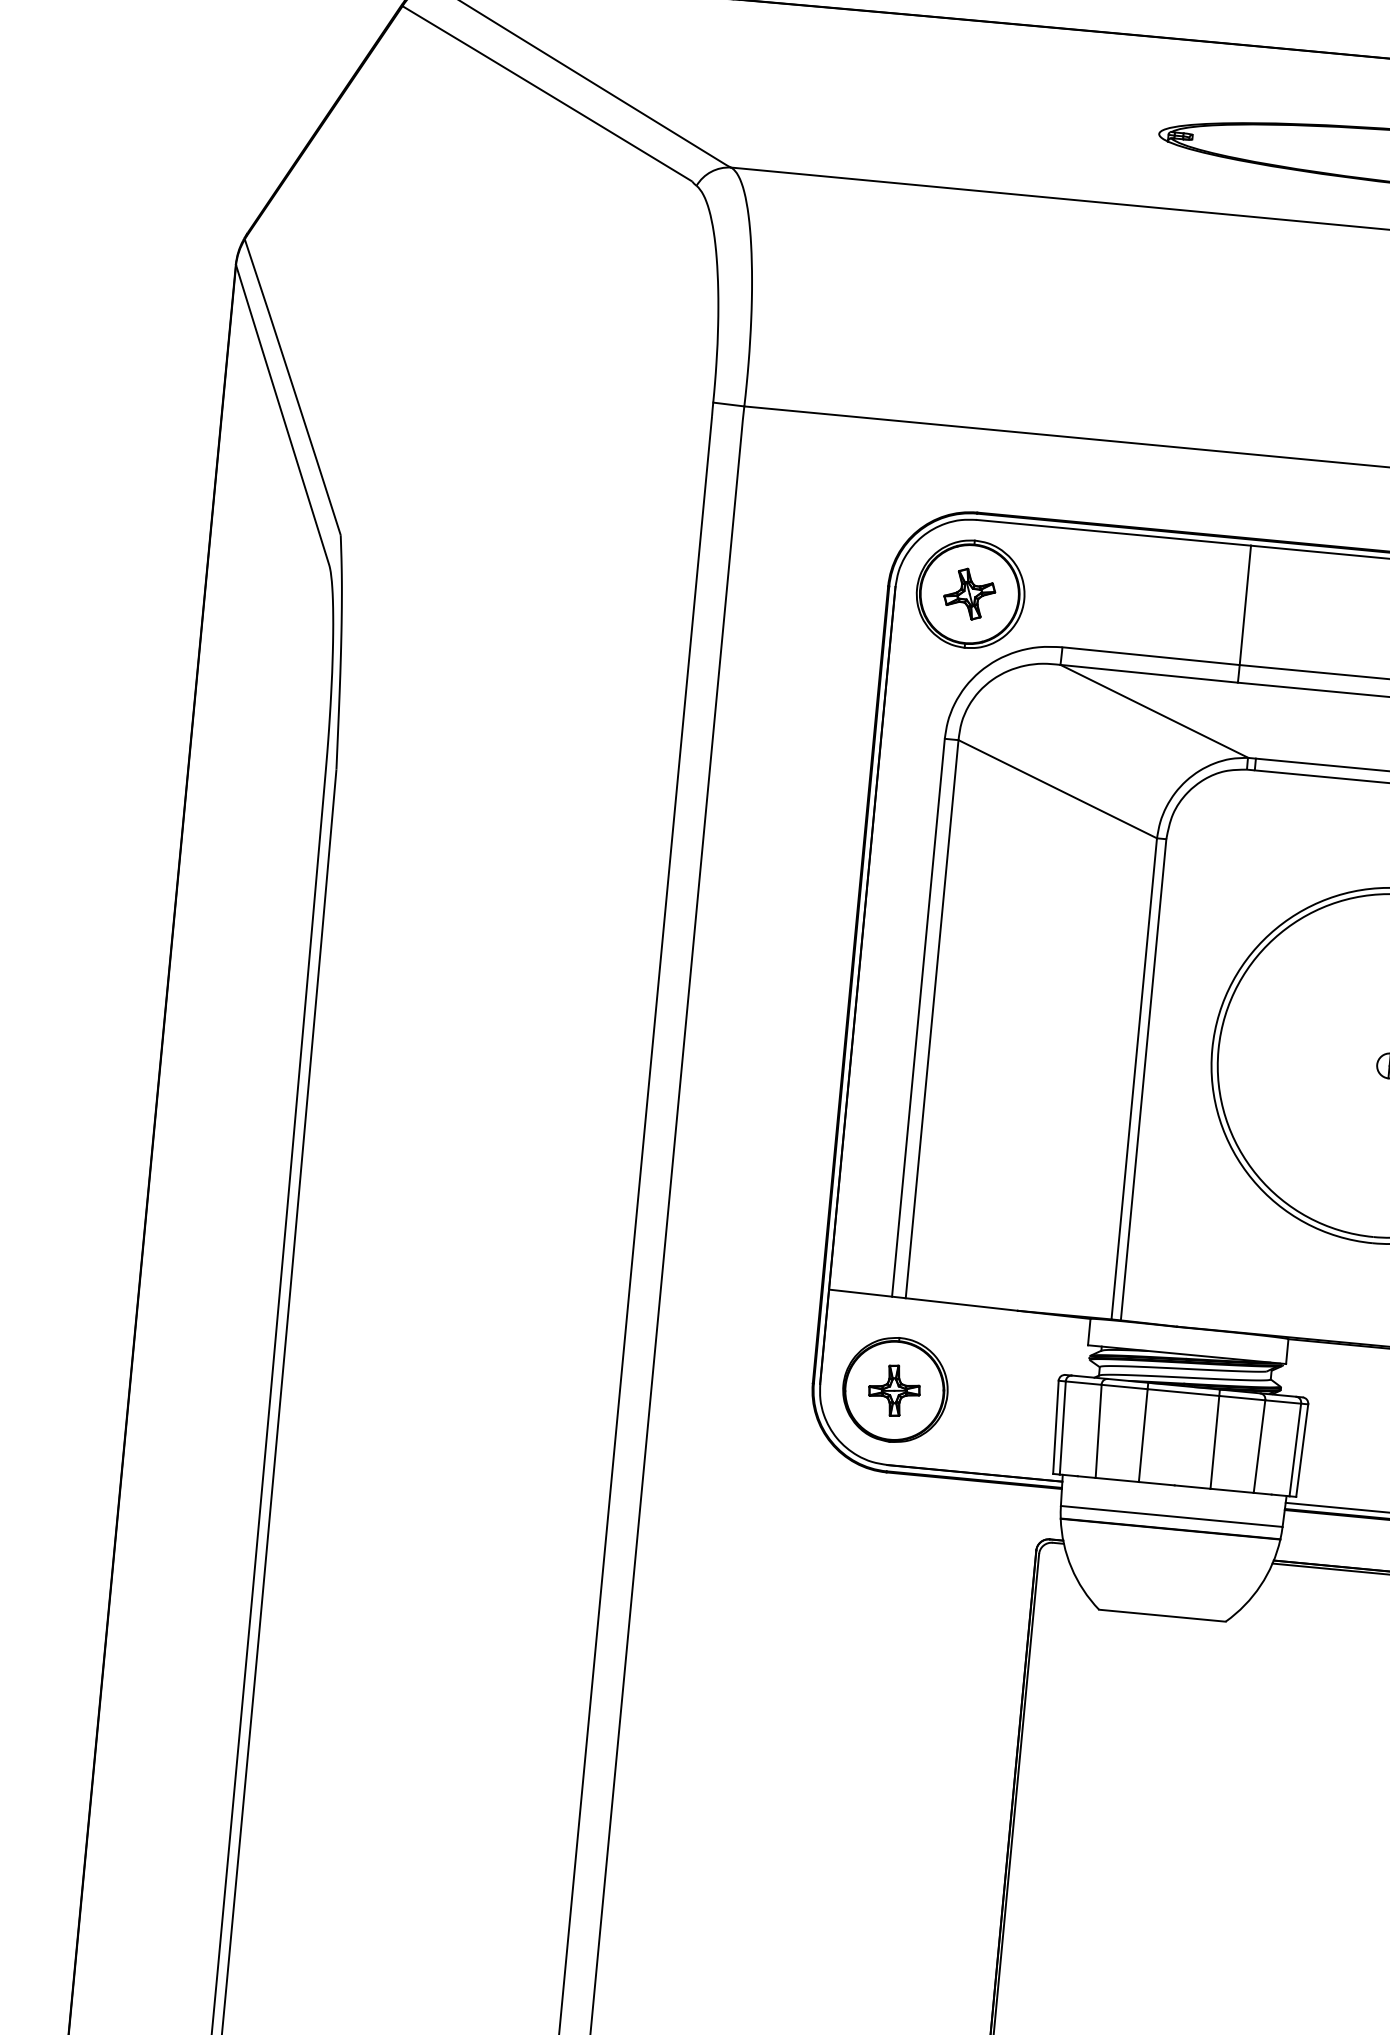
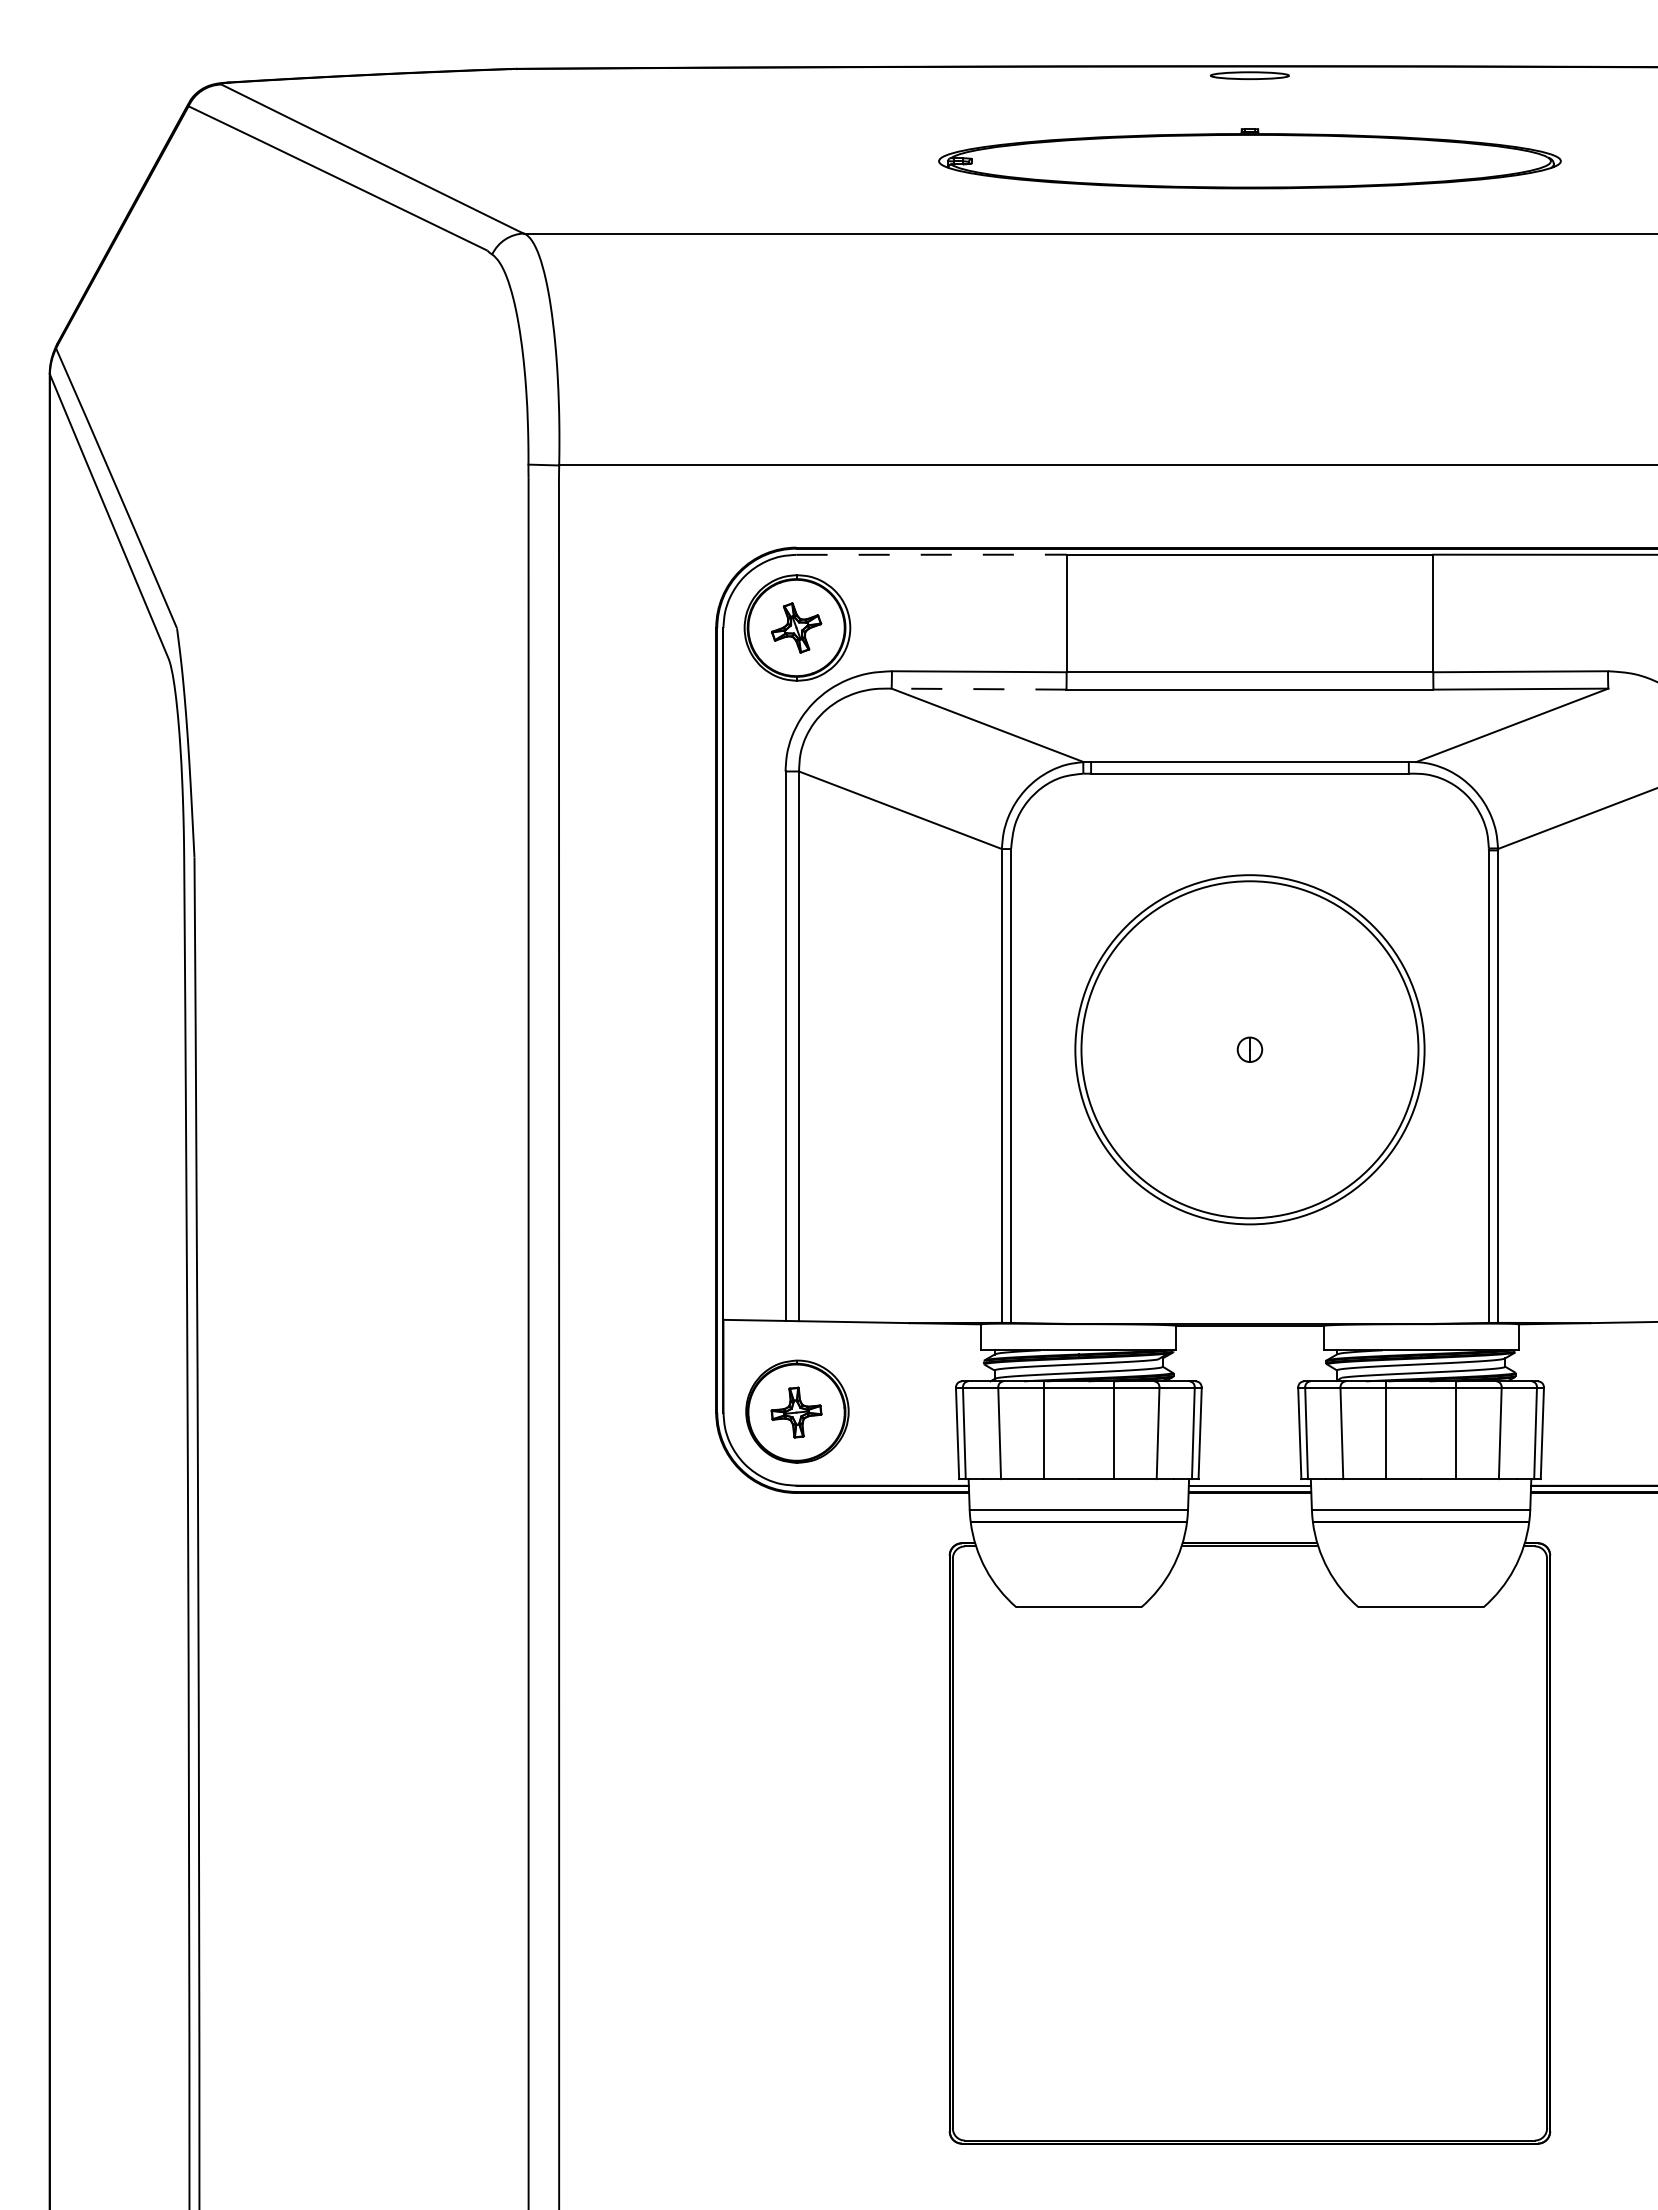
line: (1114, 532) -> (932, 554), solid -> dashed
line: (1148, 674) -> (978, 689), solid -> dashed

